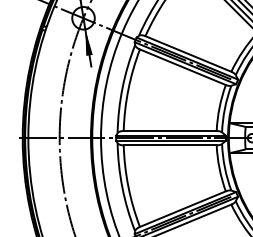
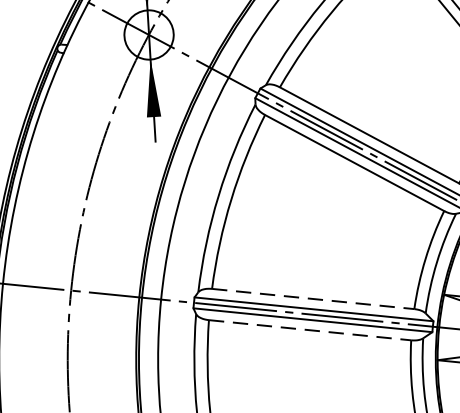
line: (170, 131) -> (313, 300), solid -> dashed
line: (170, 145) -> (310, 330), solid -> dashed

